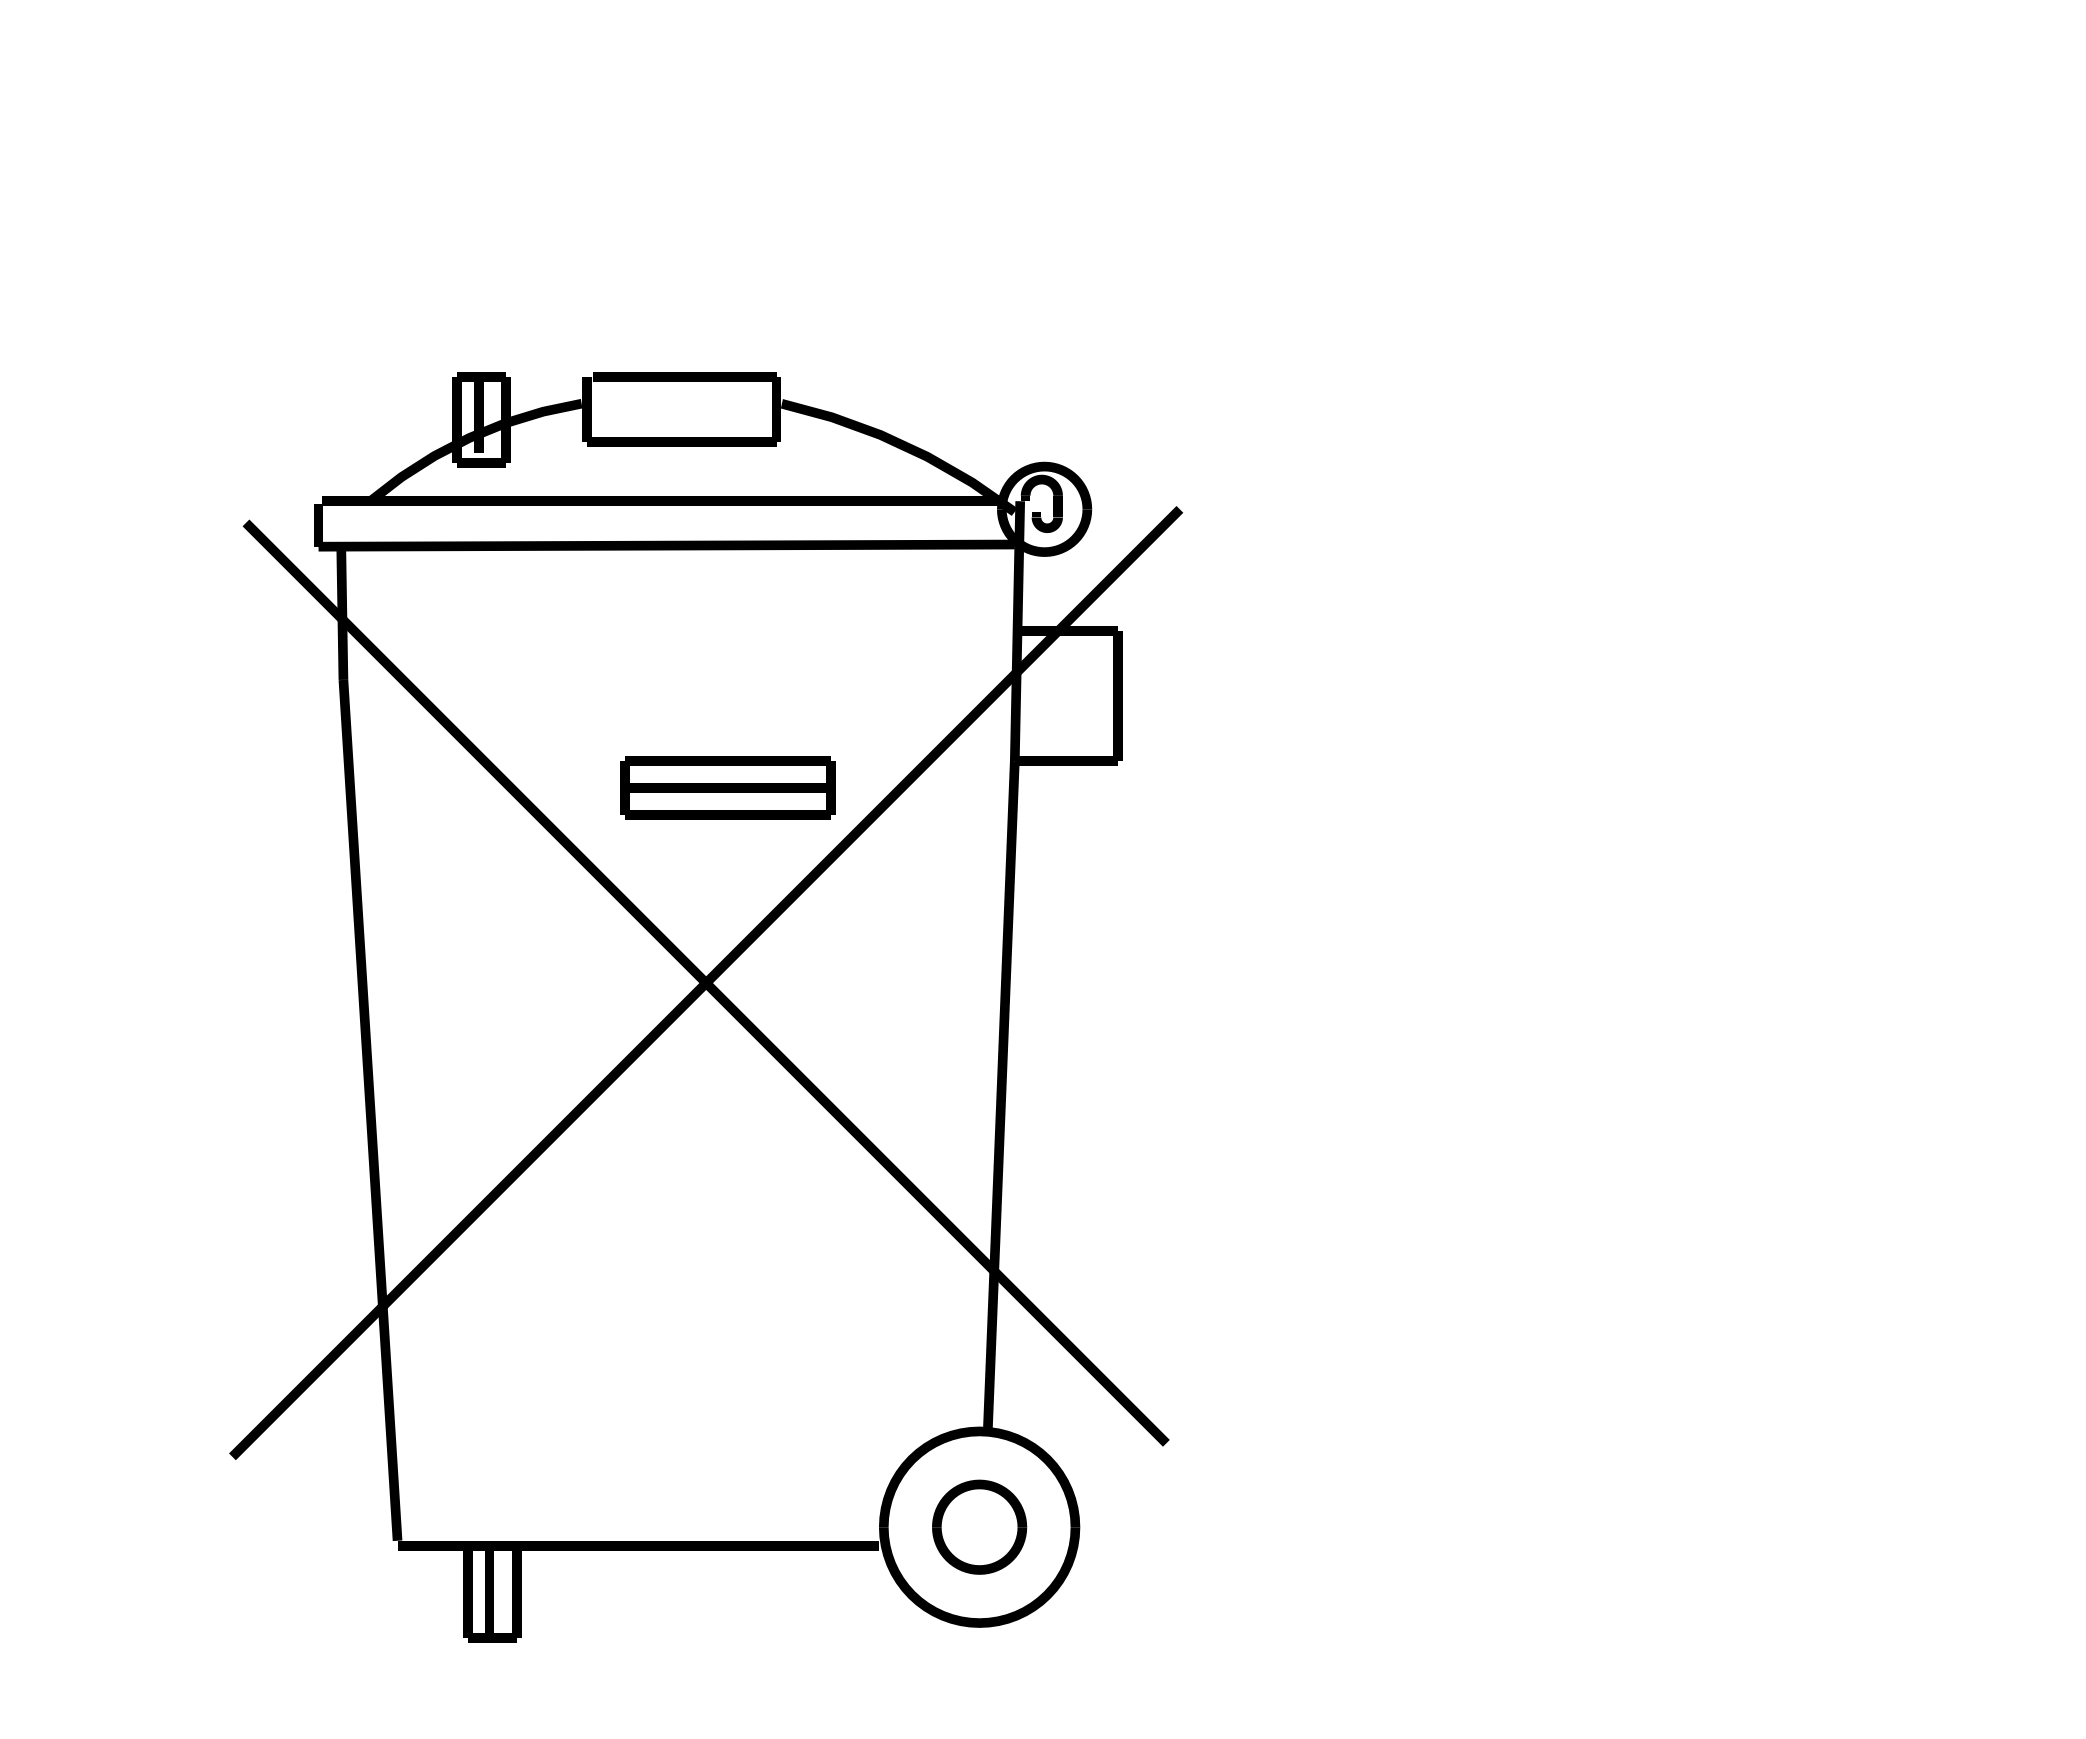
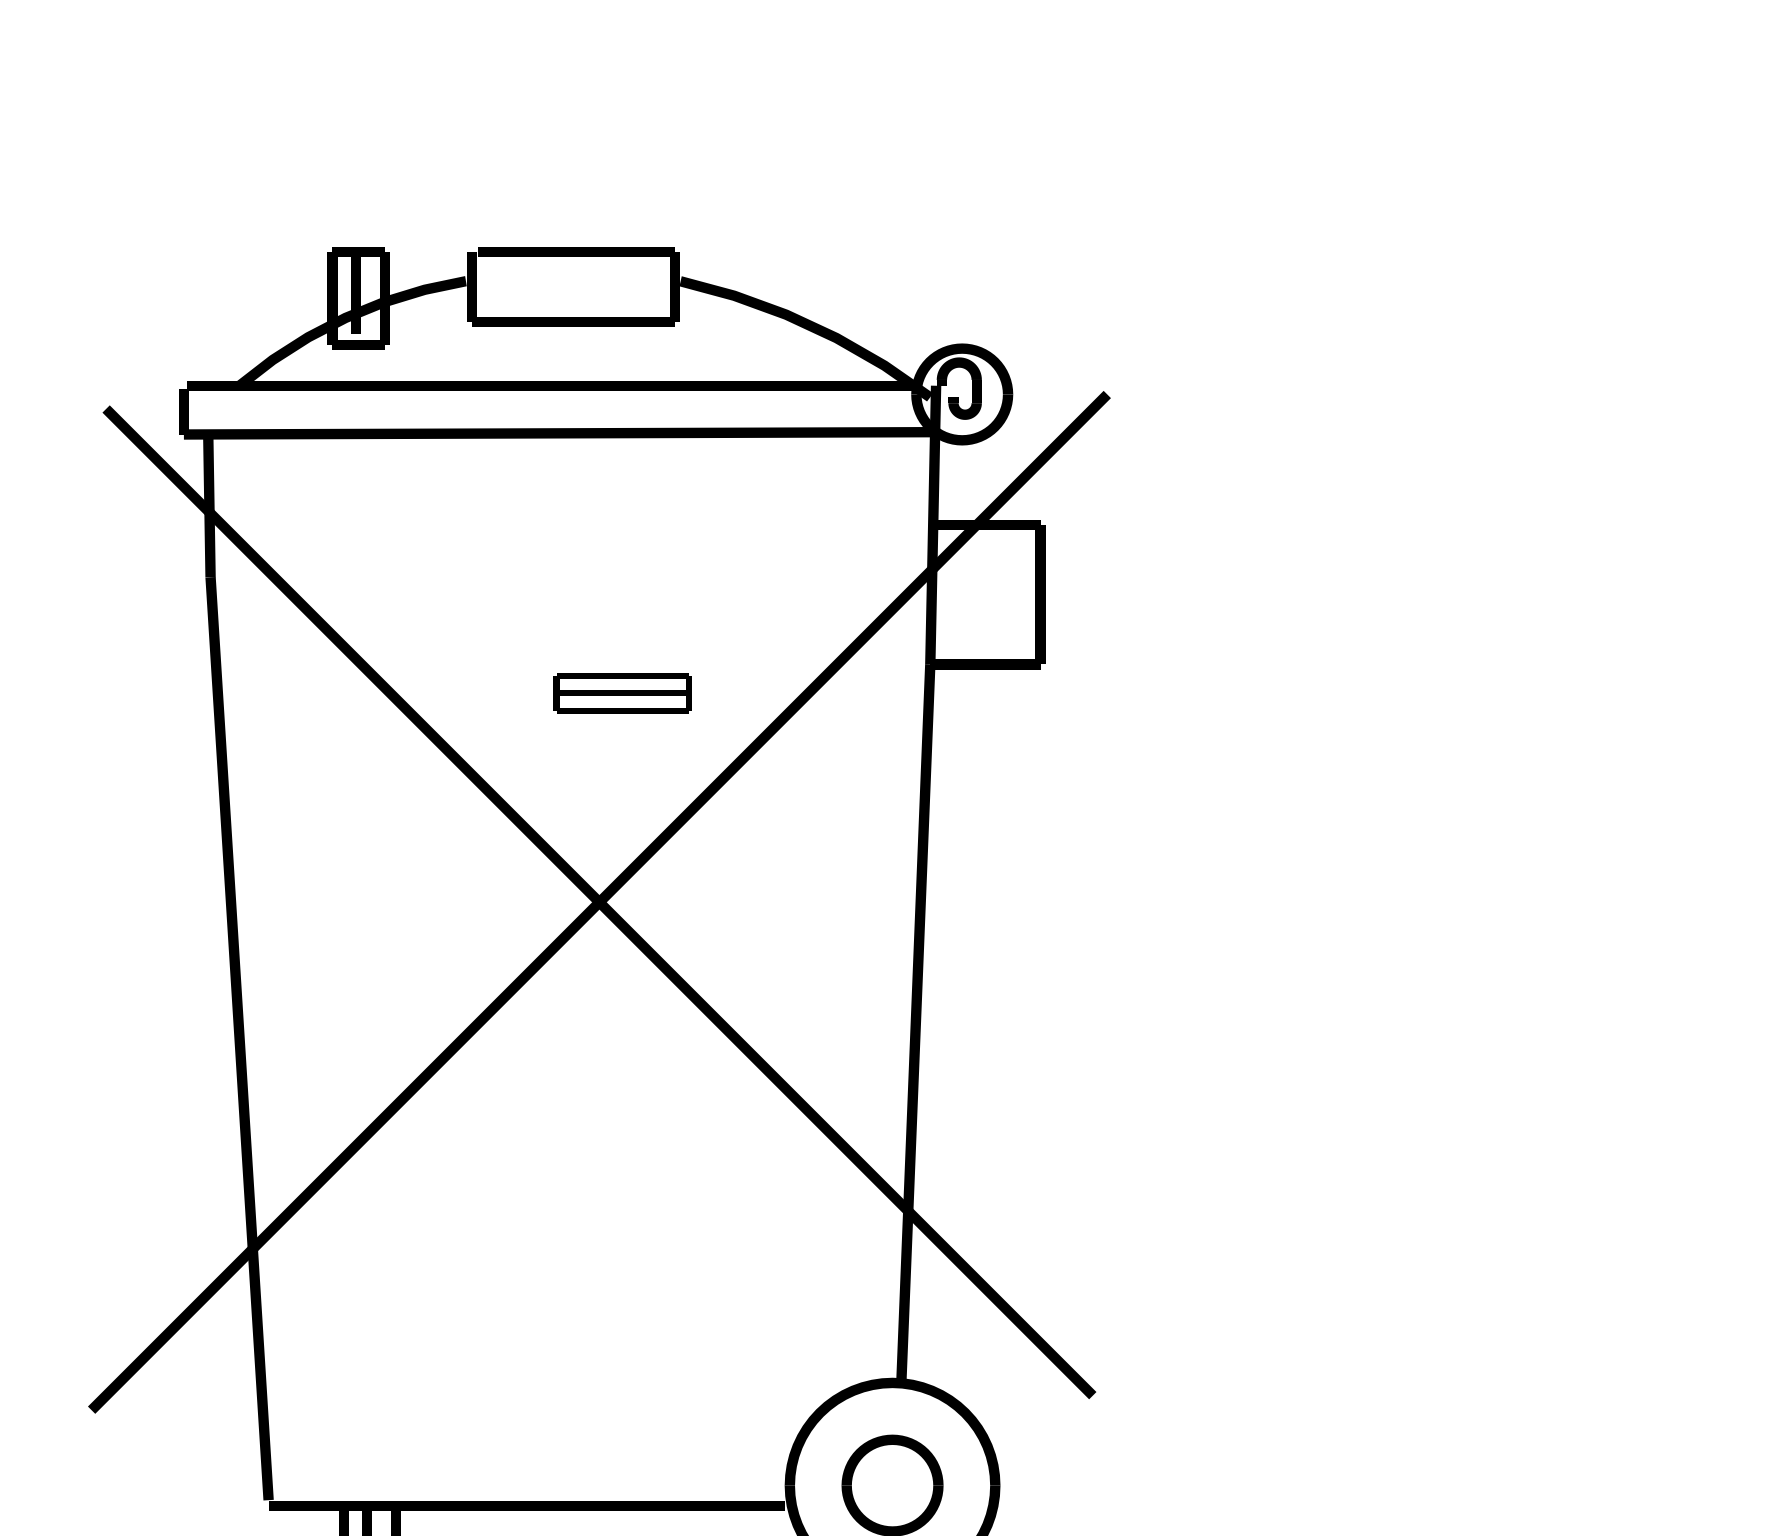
part: (727, 787) -> (622, 692), size x0.6

